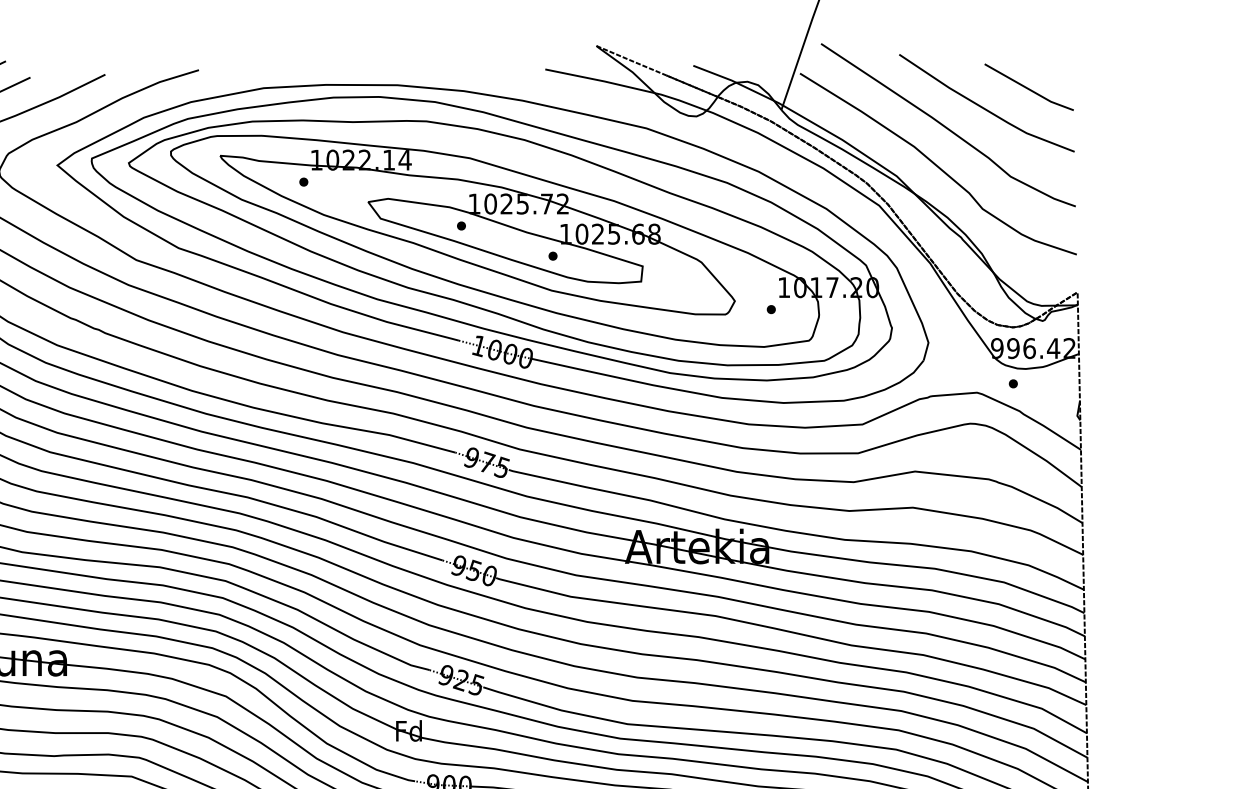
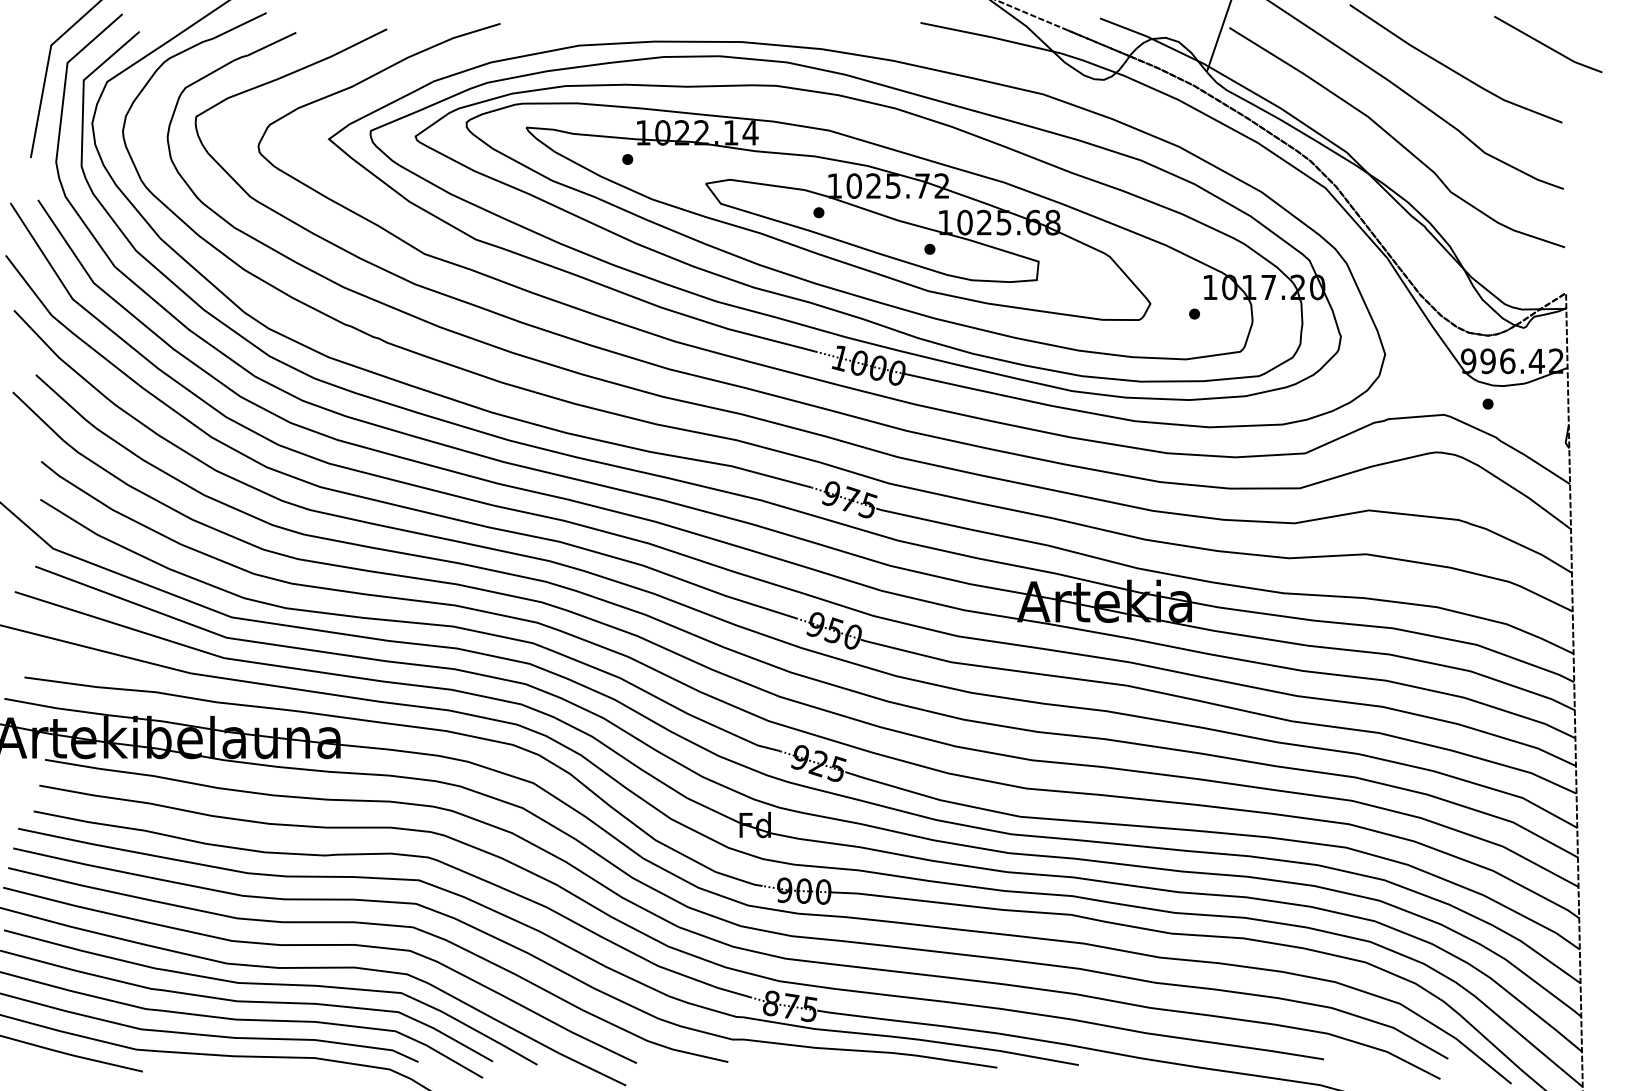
line: (1028, 88) -> (1547, 45), moved

